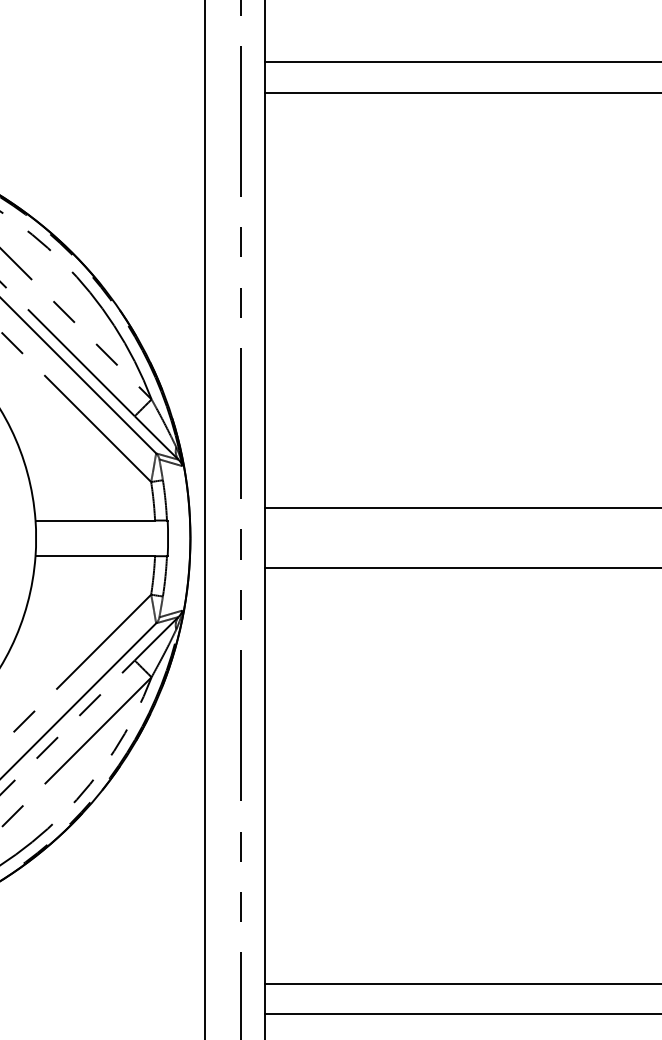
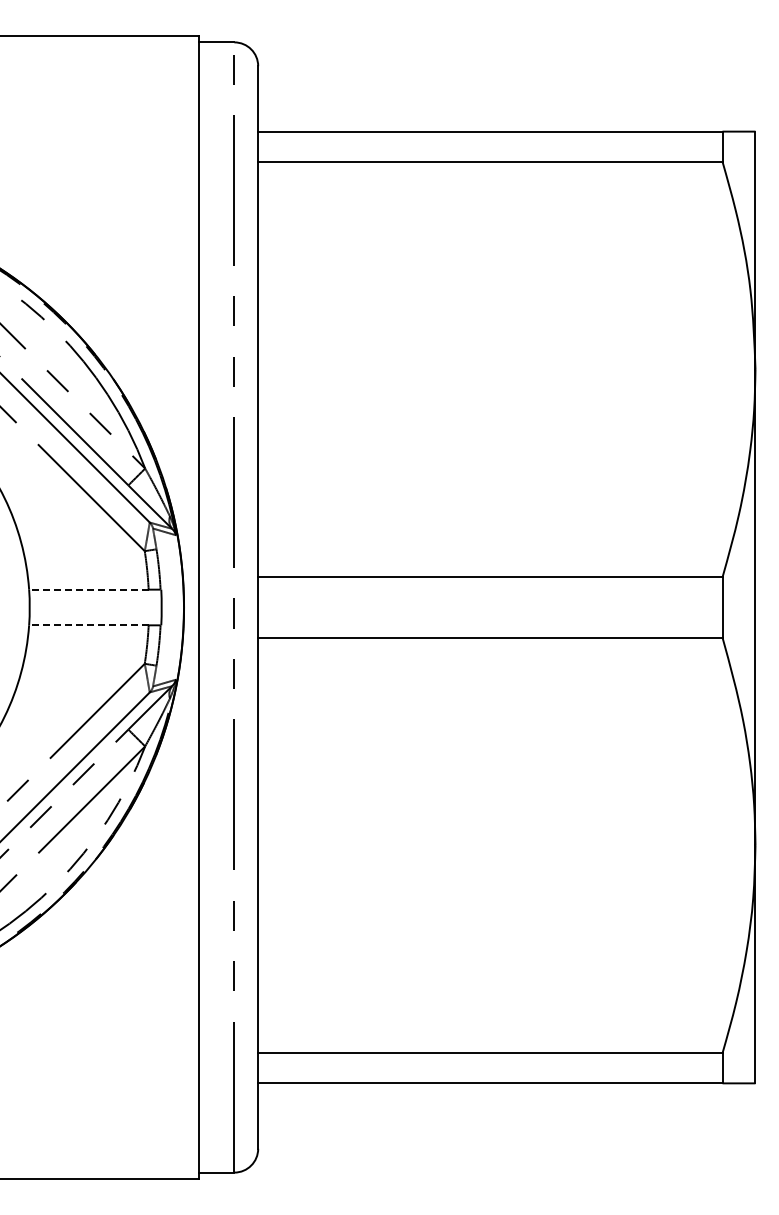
line: (94, 520) -> (88, 589), solid -> dashed
line: (94, 556) -> (88, 625), solid -> dashed

